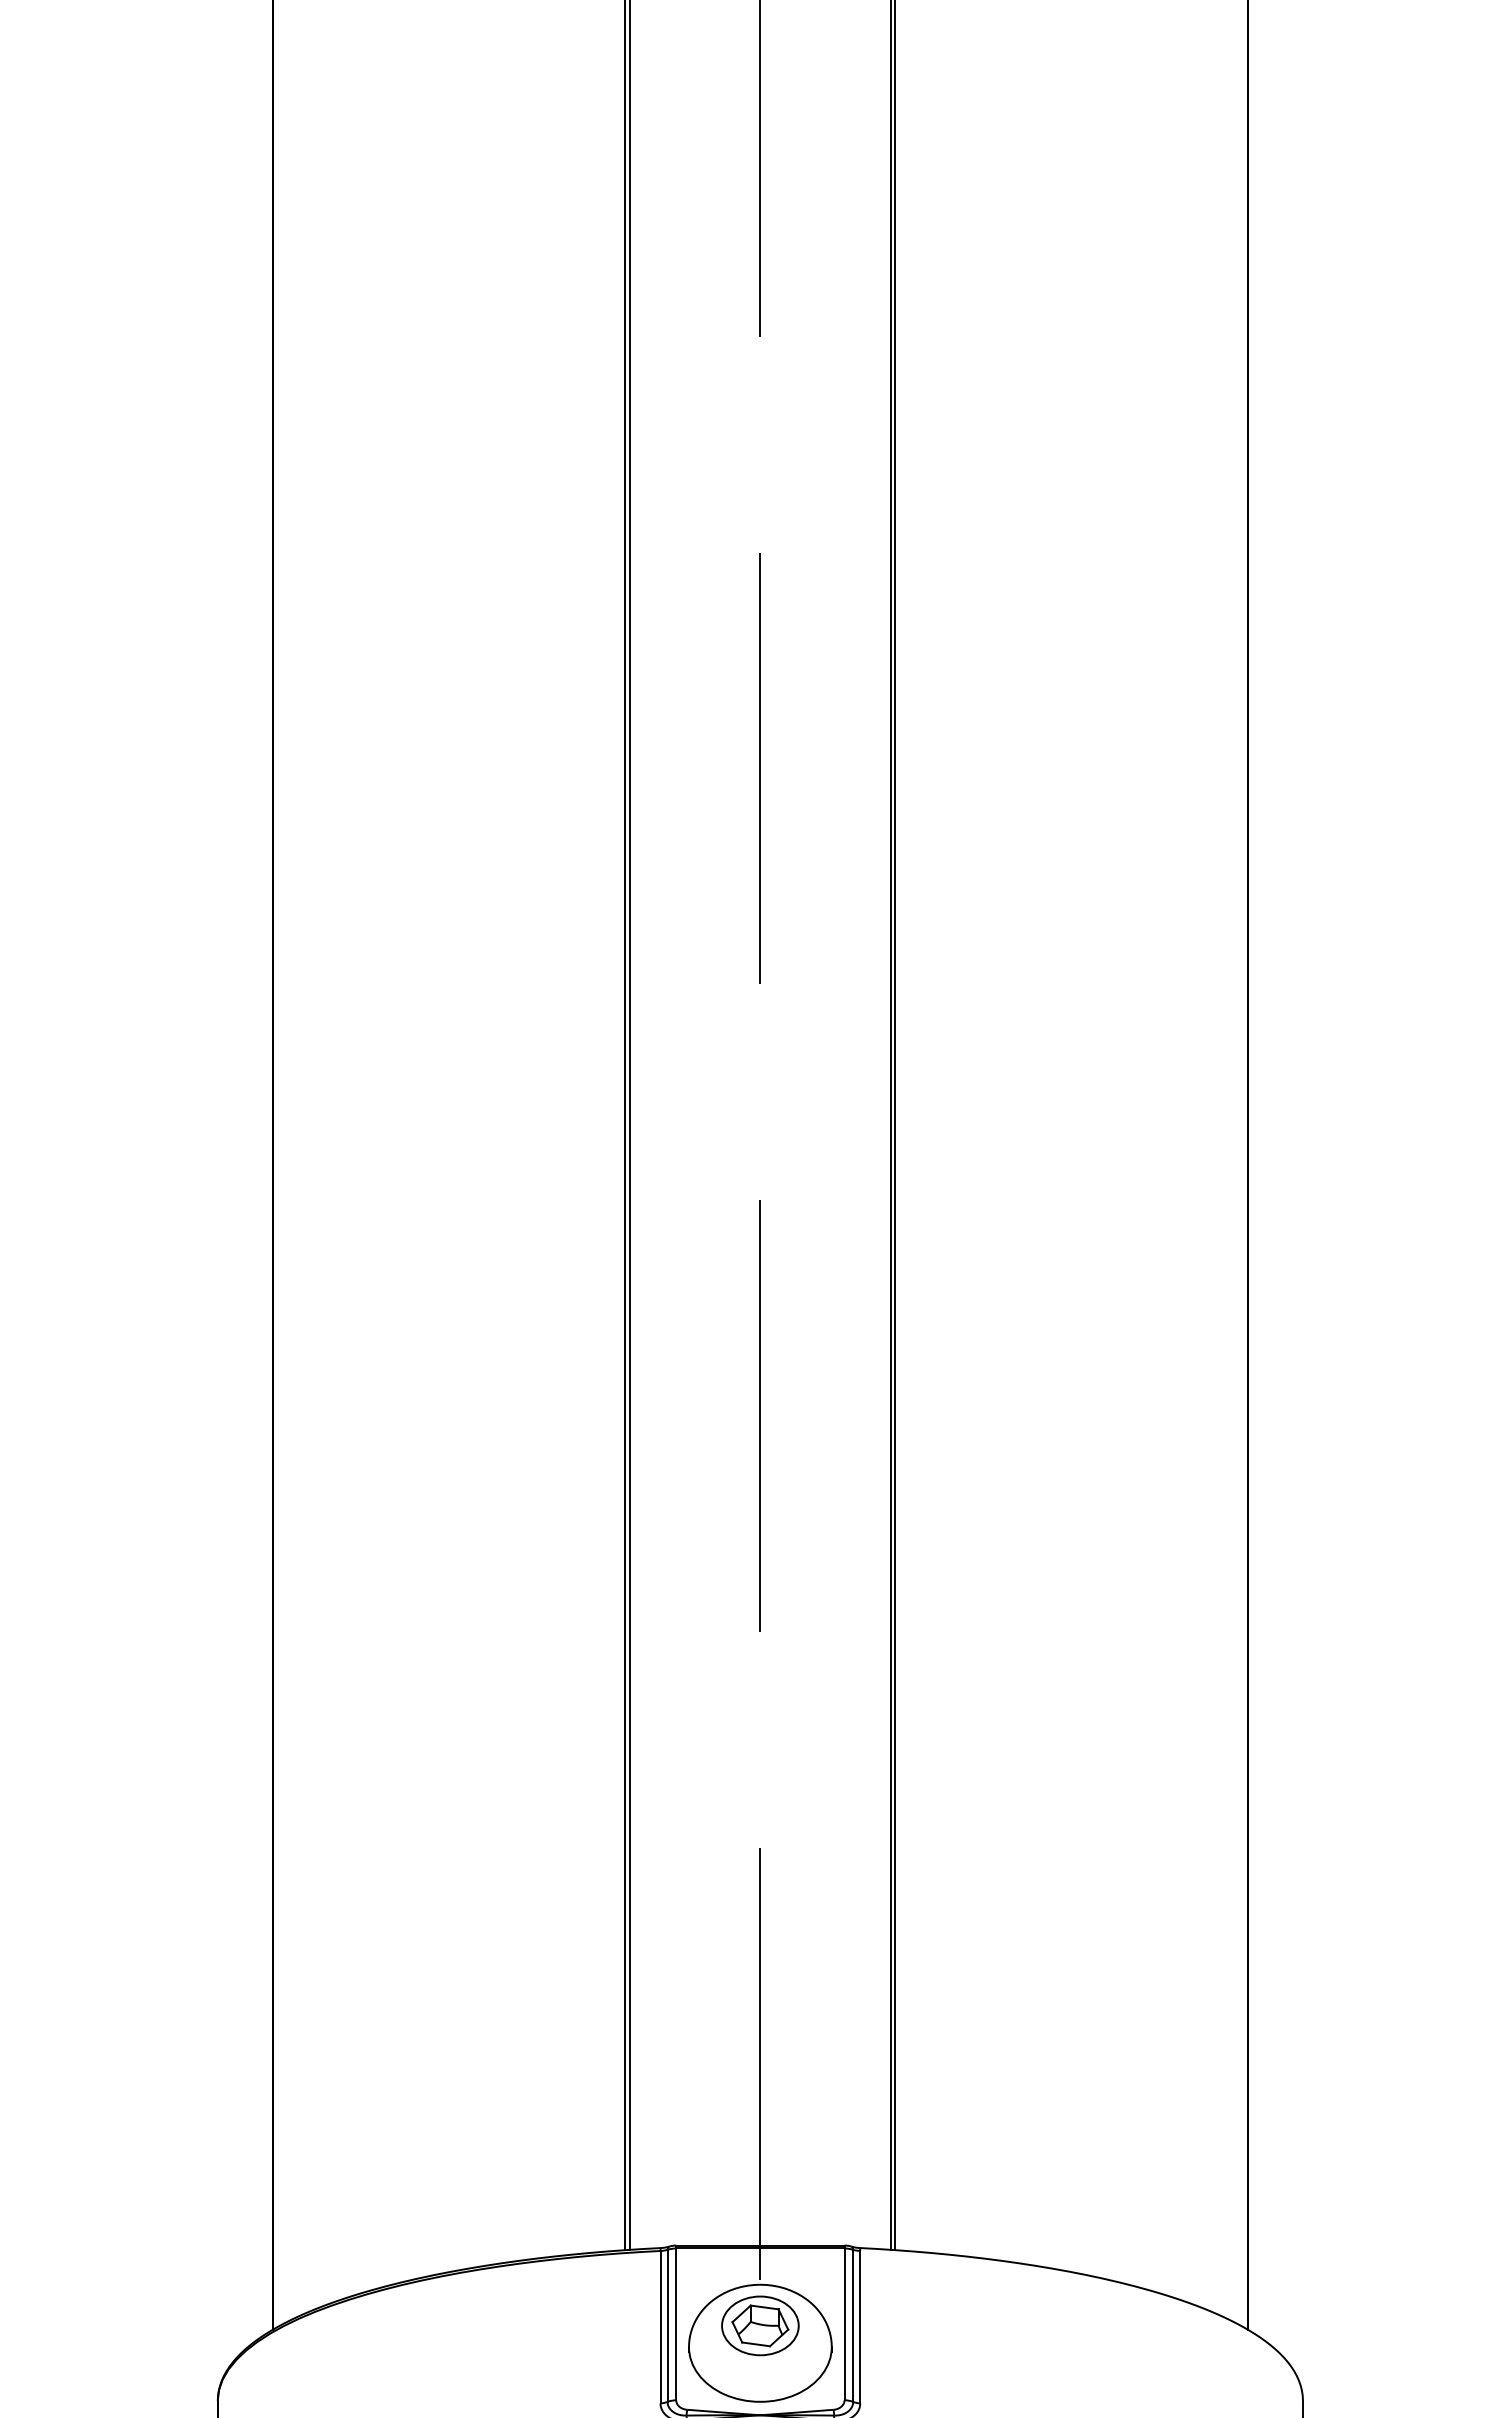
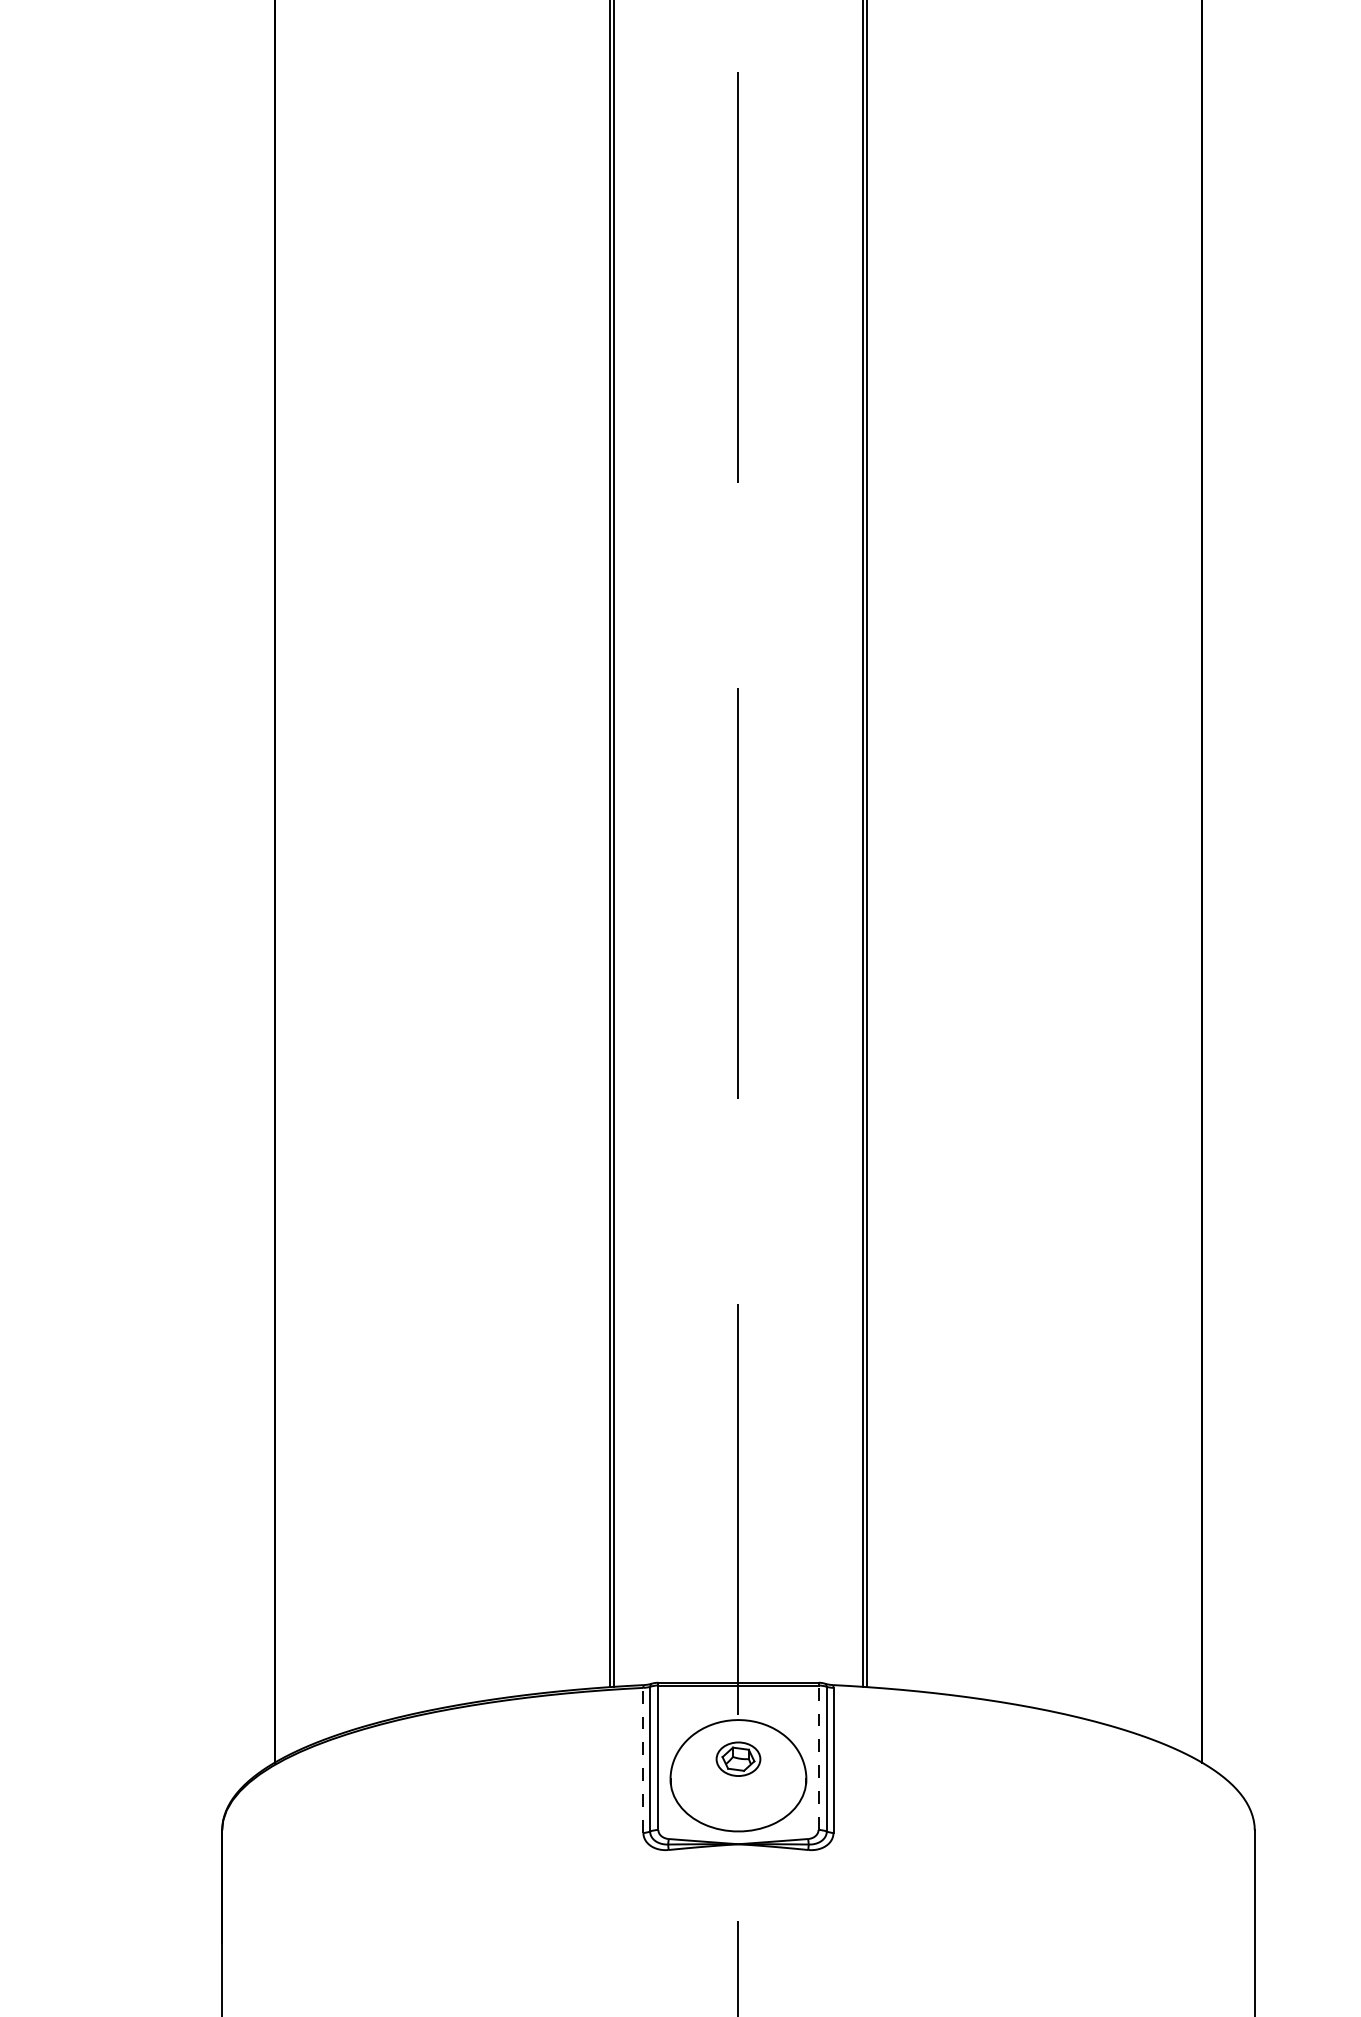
line: (844, 2324) -> (818, 1757), solid -> dashed
part: (760, 2325) -> (738, 1758), size x0.6
line: (660, 2326) -> (643, 1759), solid -> dashed

